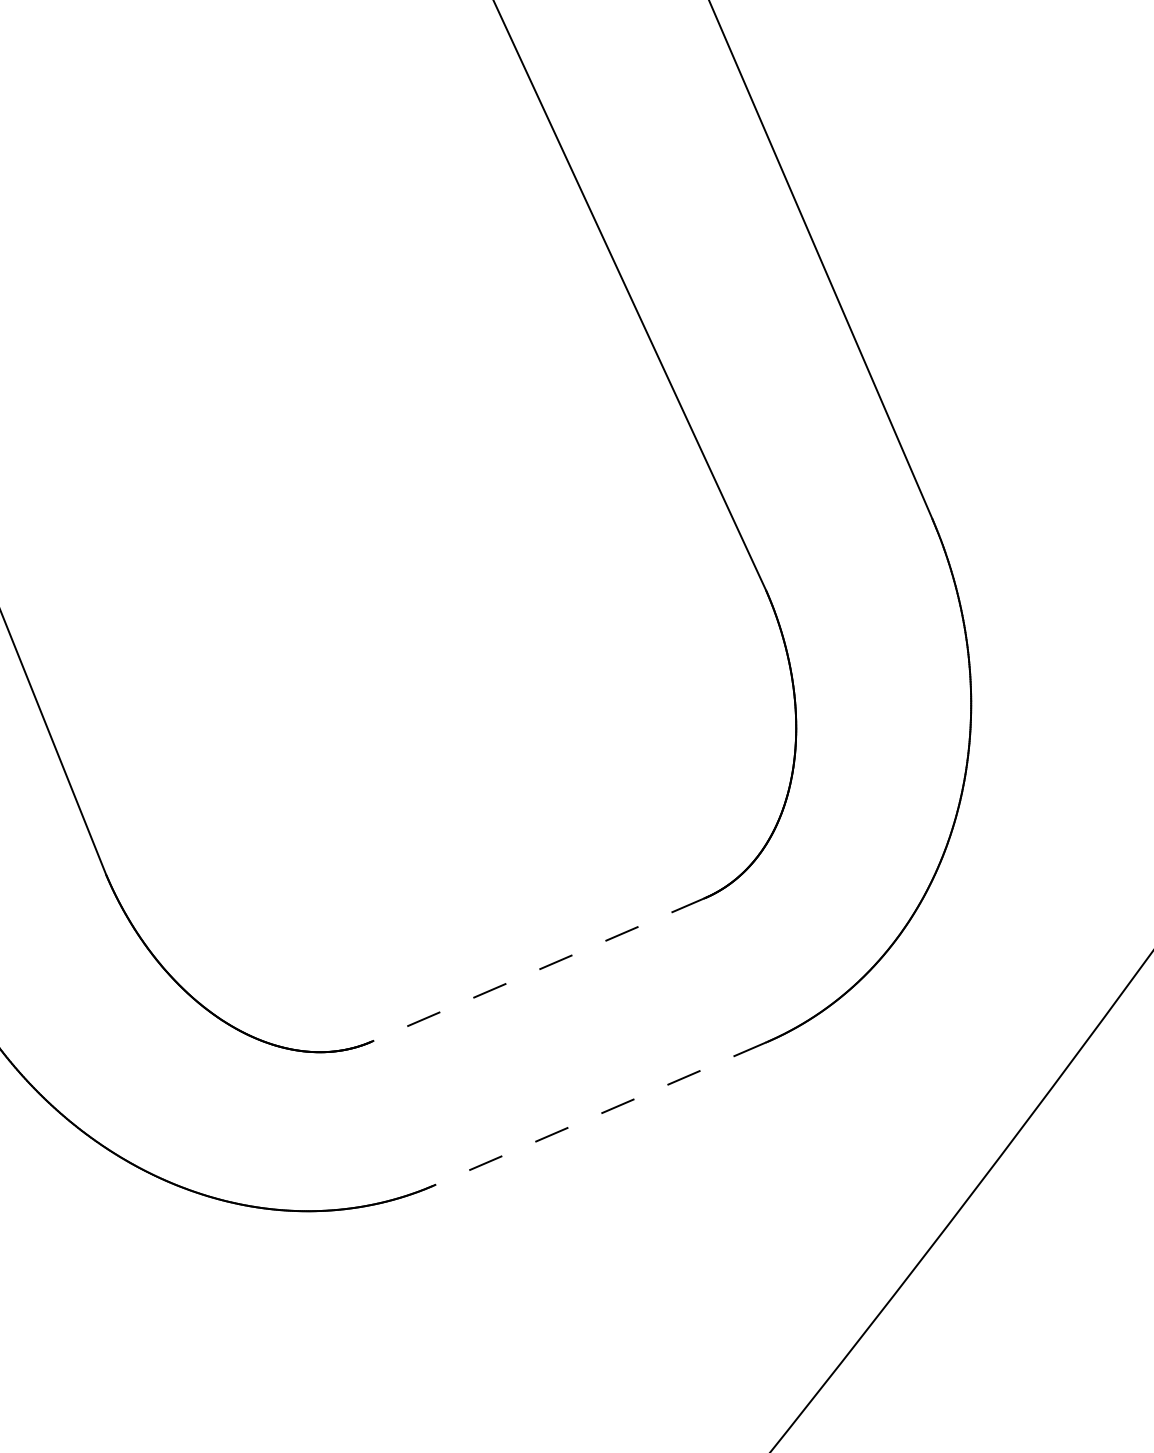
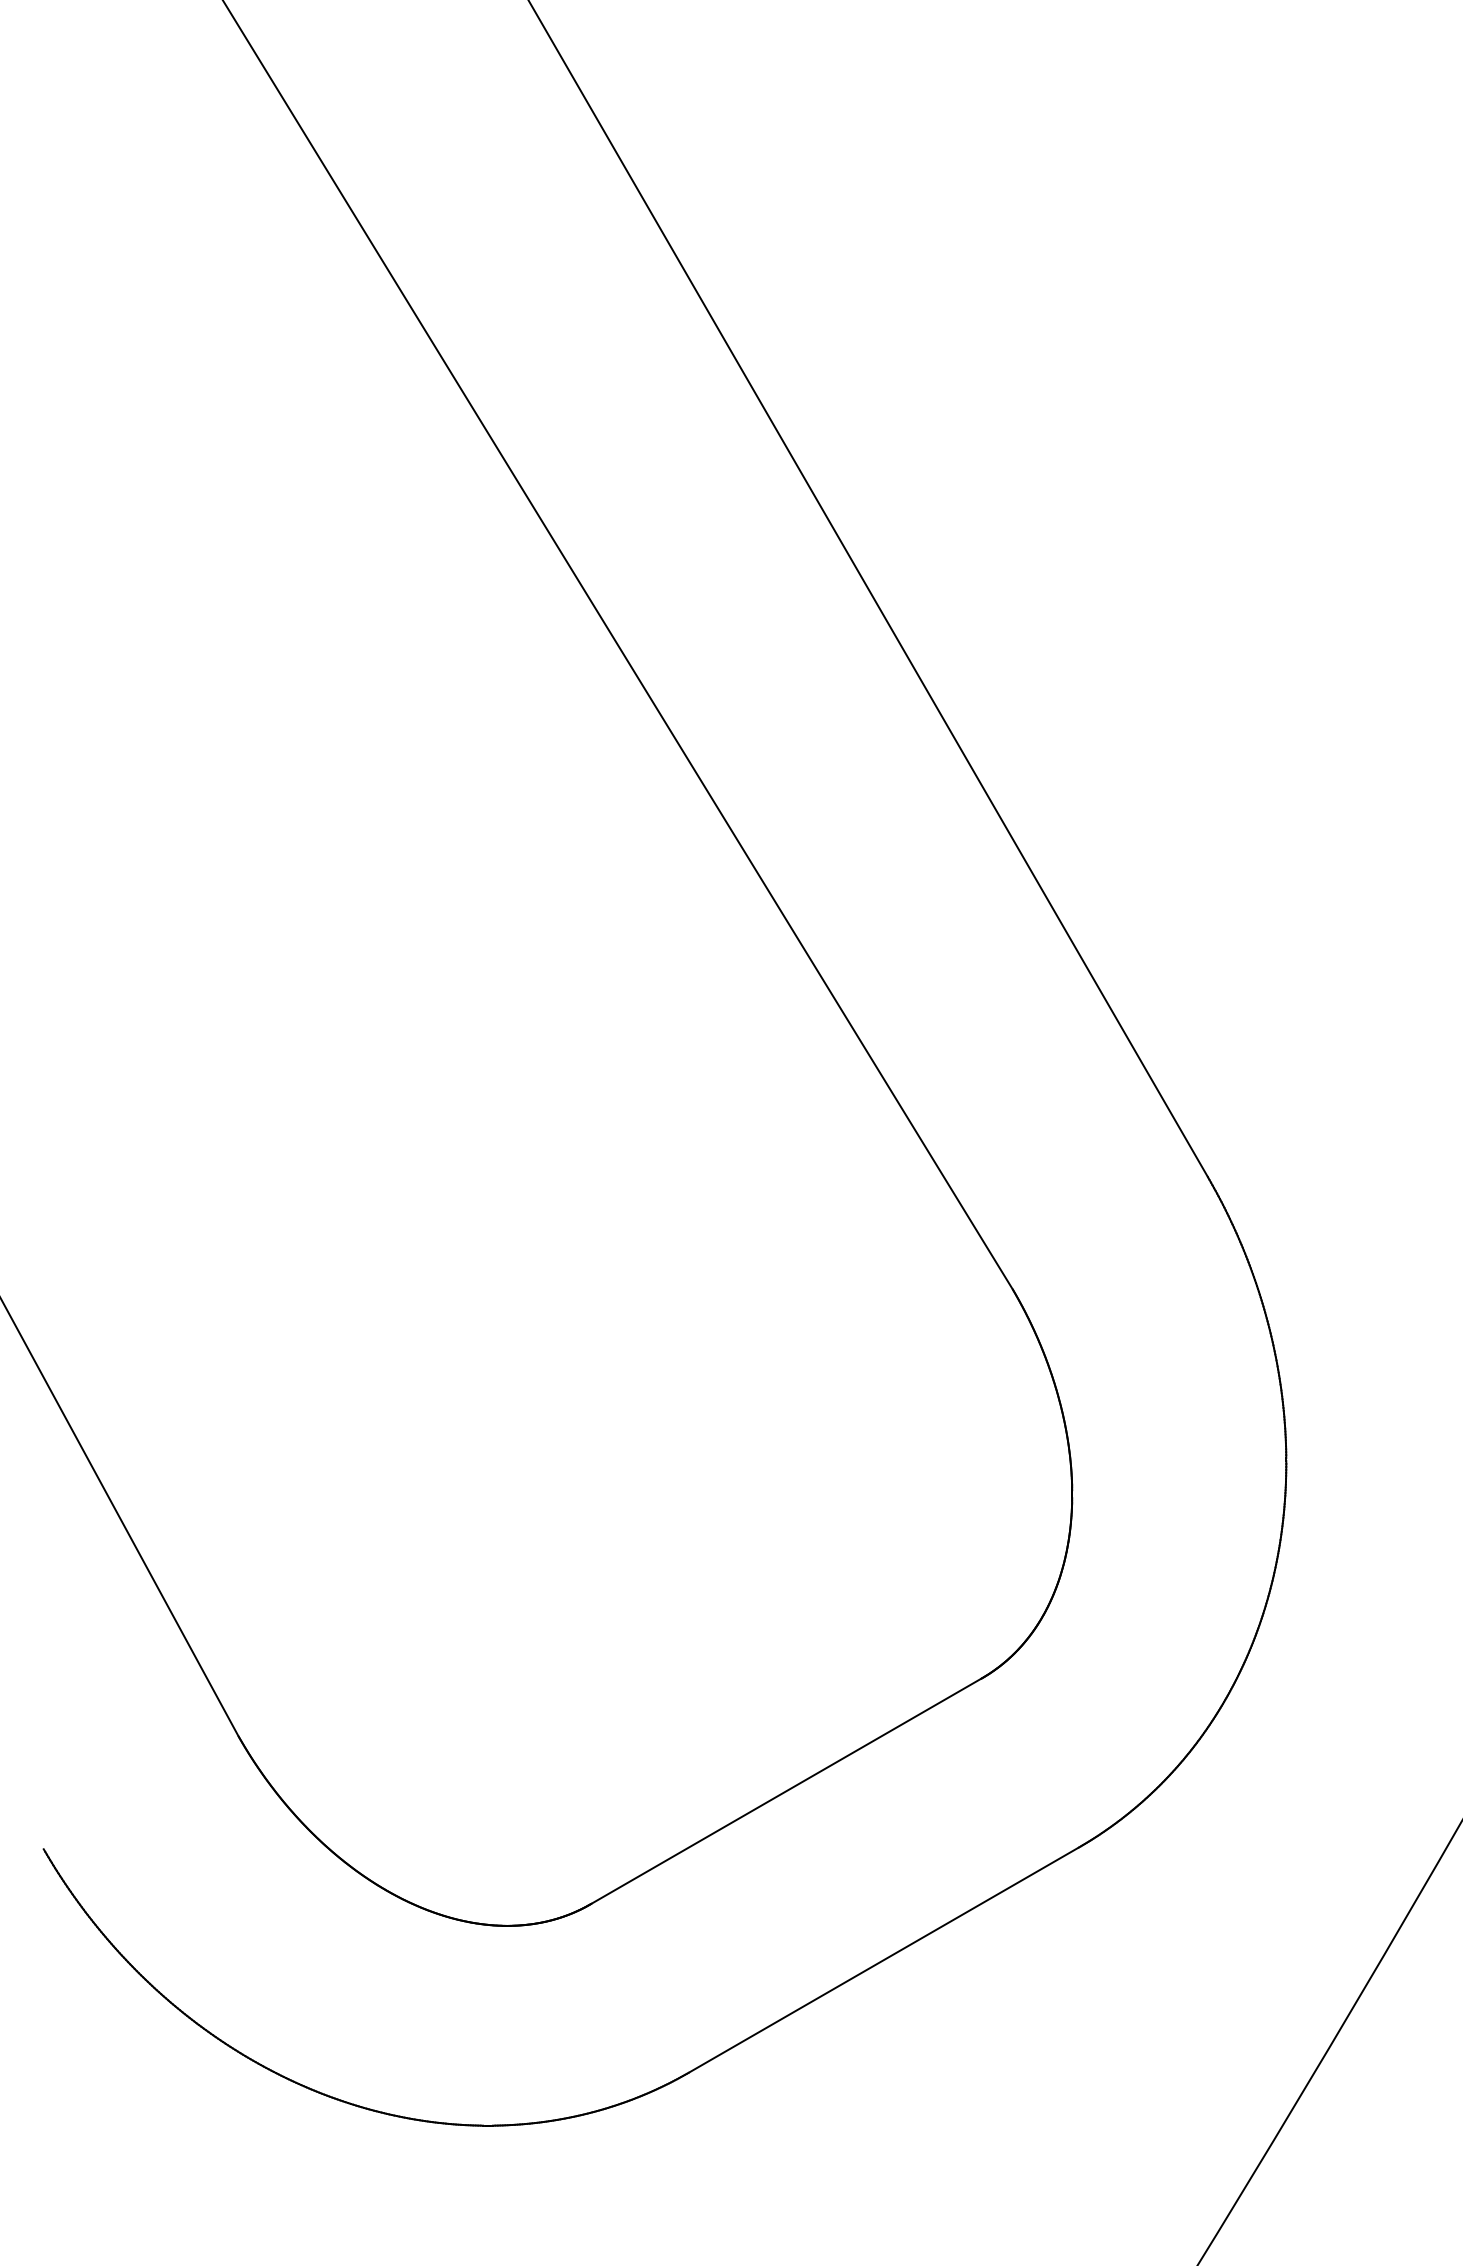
line: (537, 970) -> (785, 1791), dashed -> solid
line: (600, 1114) -> (883, 1960), dashed -> solid

